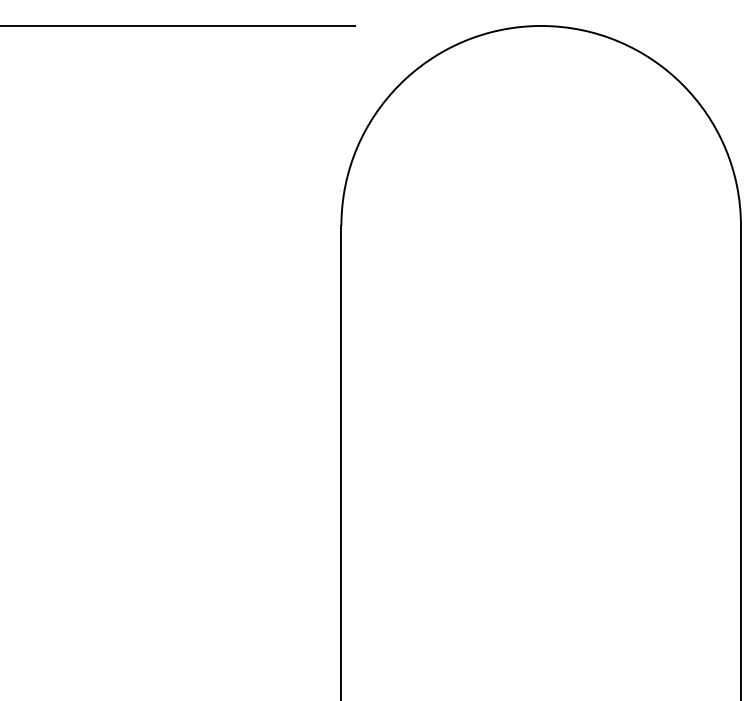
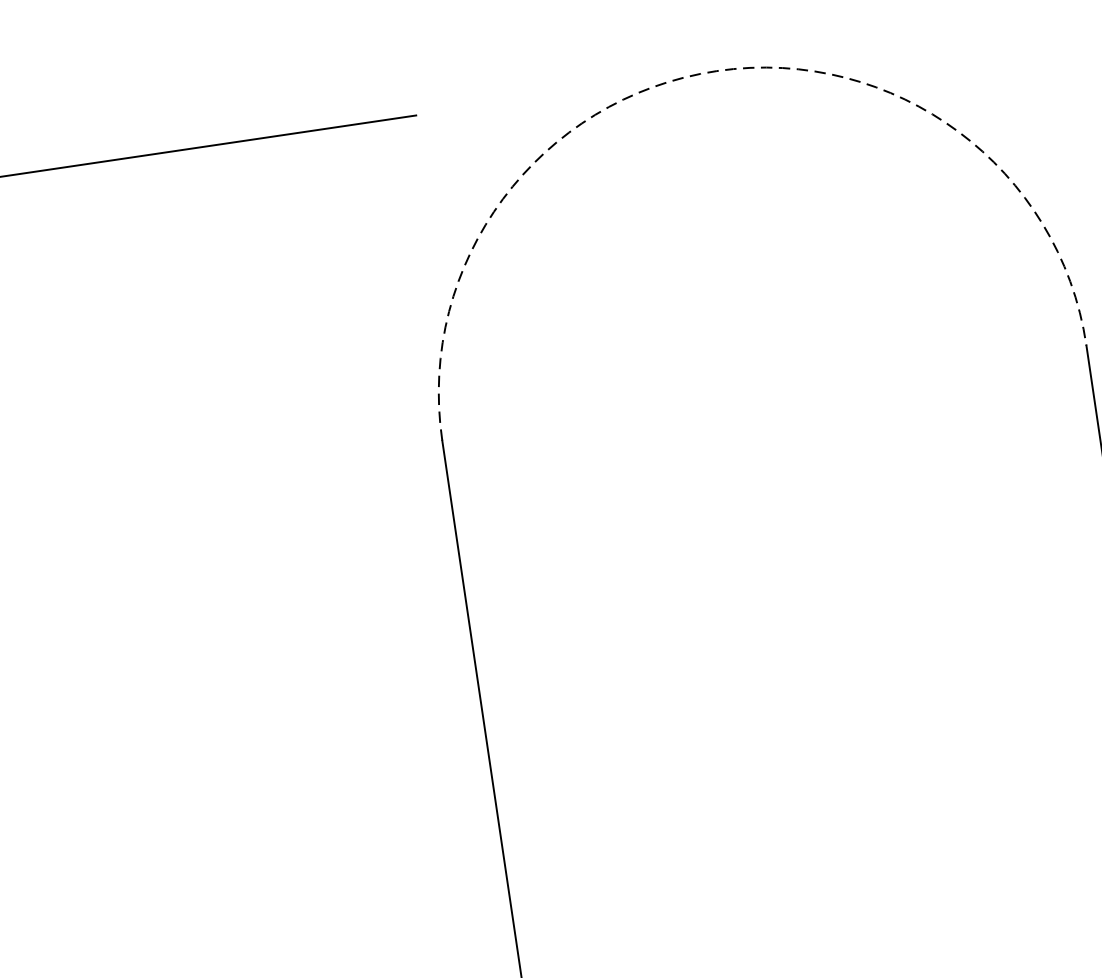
arc: (541, 25) -> (717, 70), solid -> dashed

